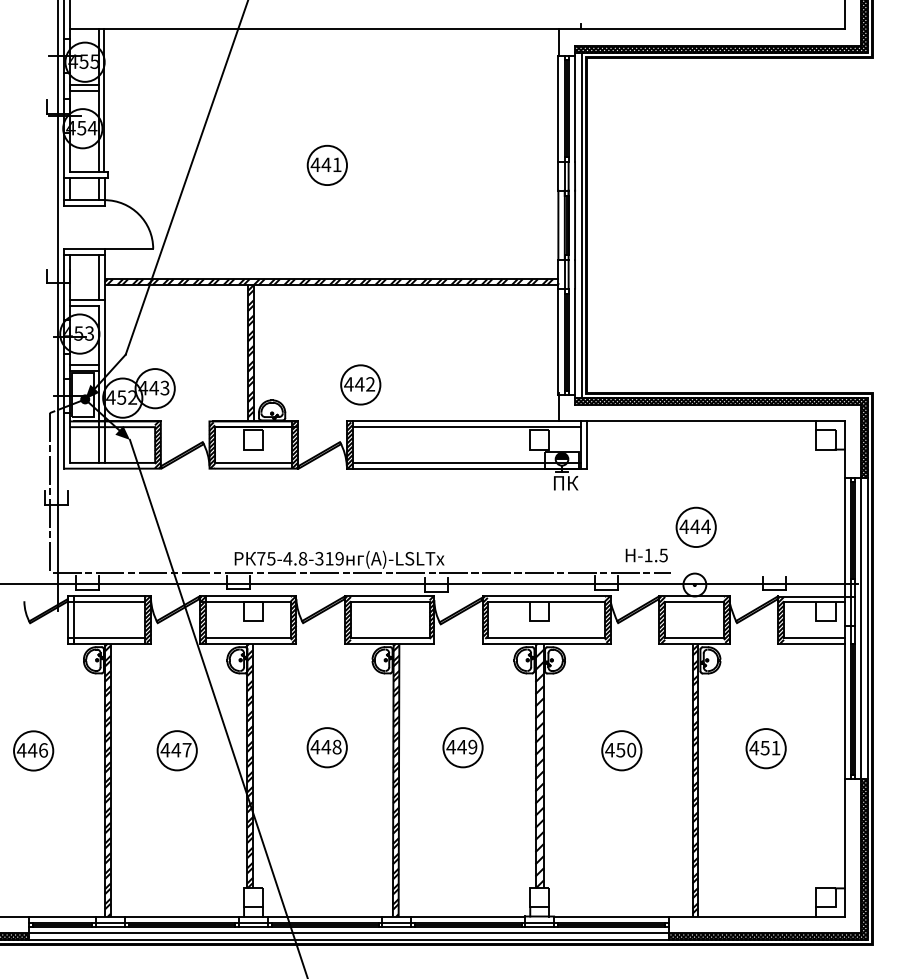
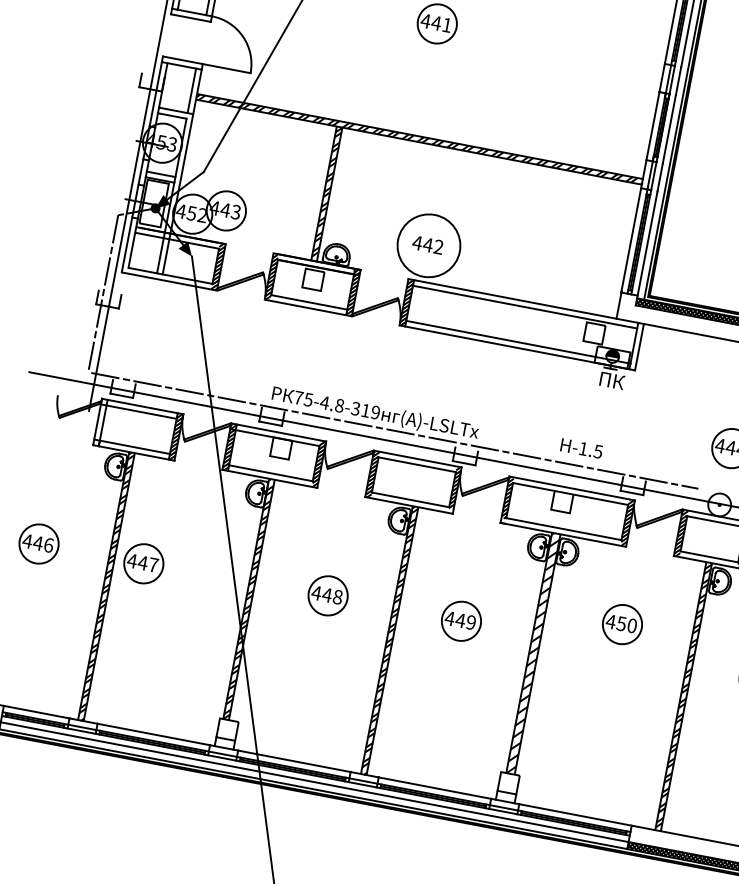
circle: (360, 384) -> (428, 245), size x1.6
text: (646, 555) -> (581, 448), moved
part: (176, 750) -> (143, 563), moved
part: (621, 750) -> (622, 624), moved

